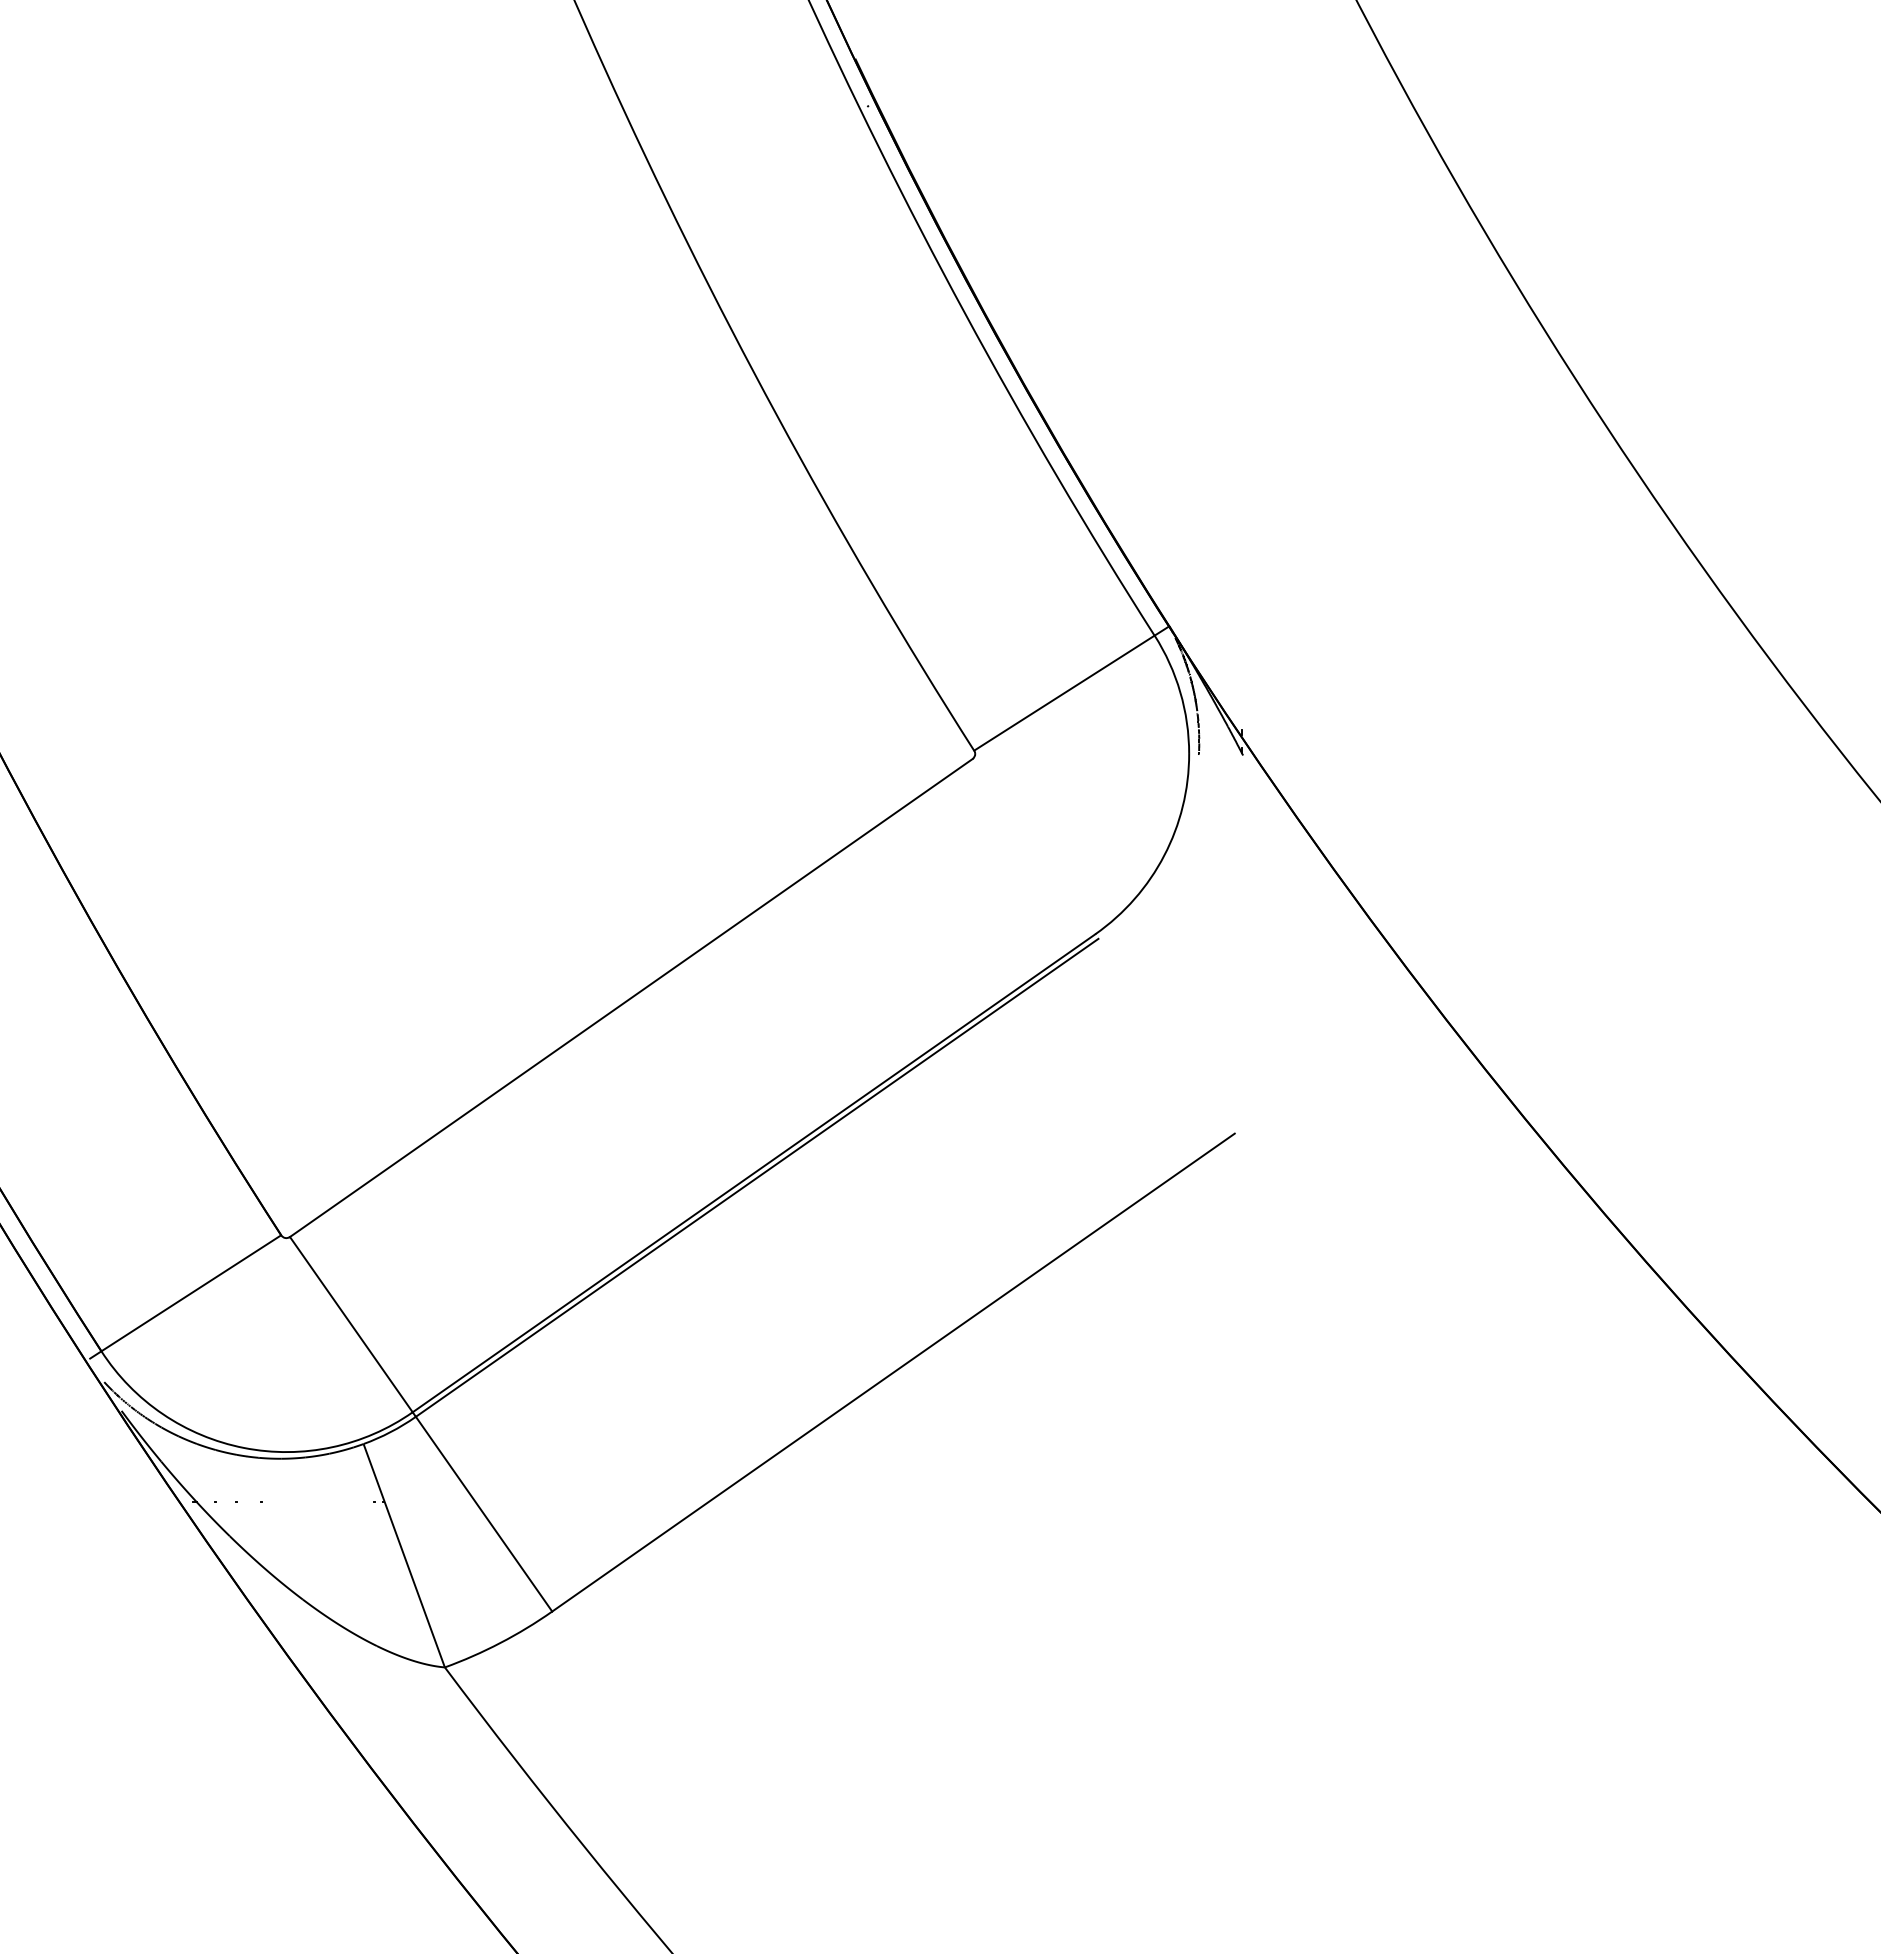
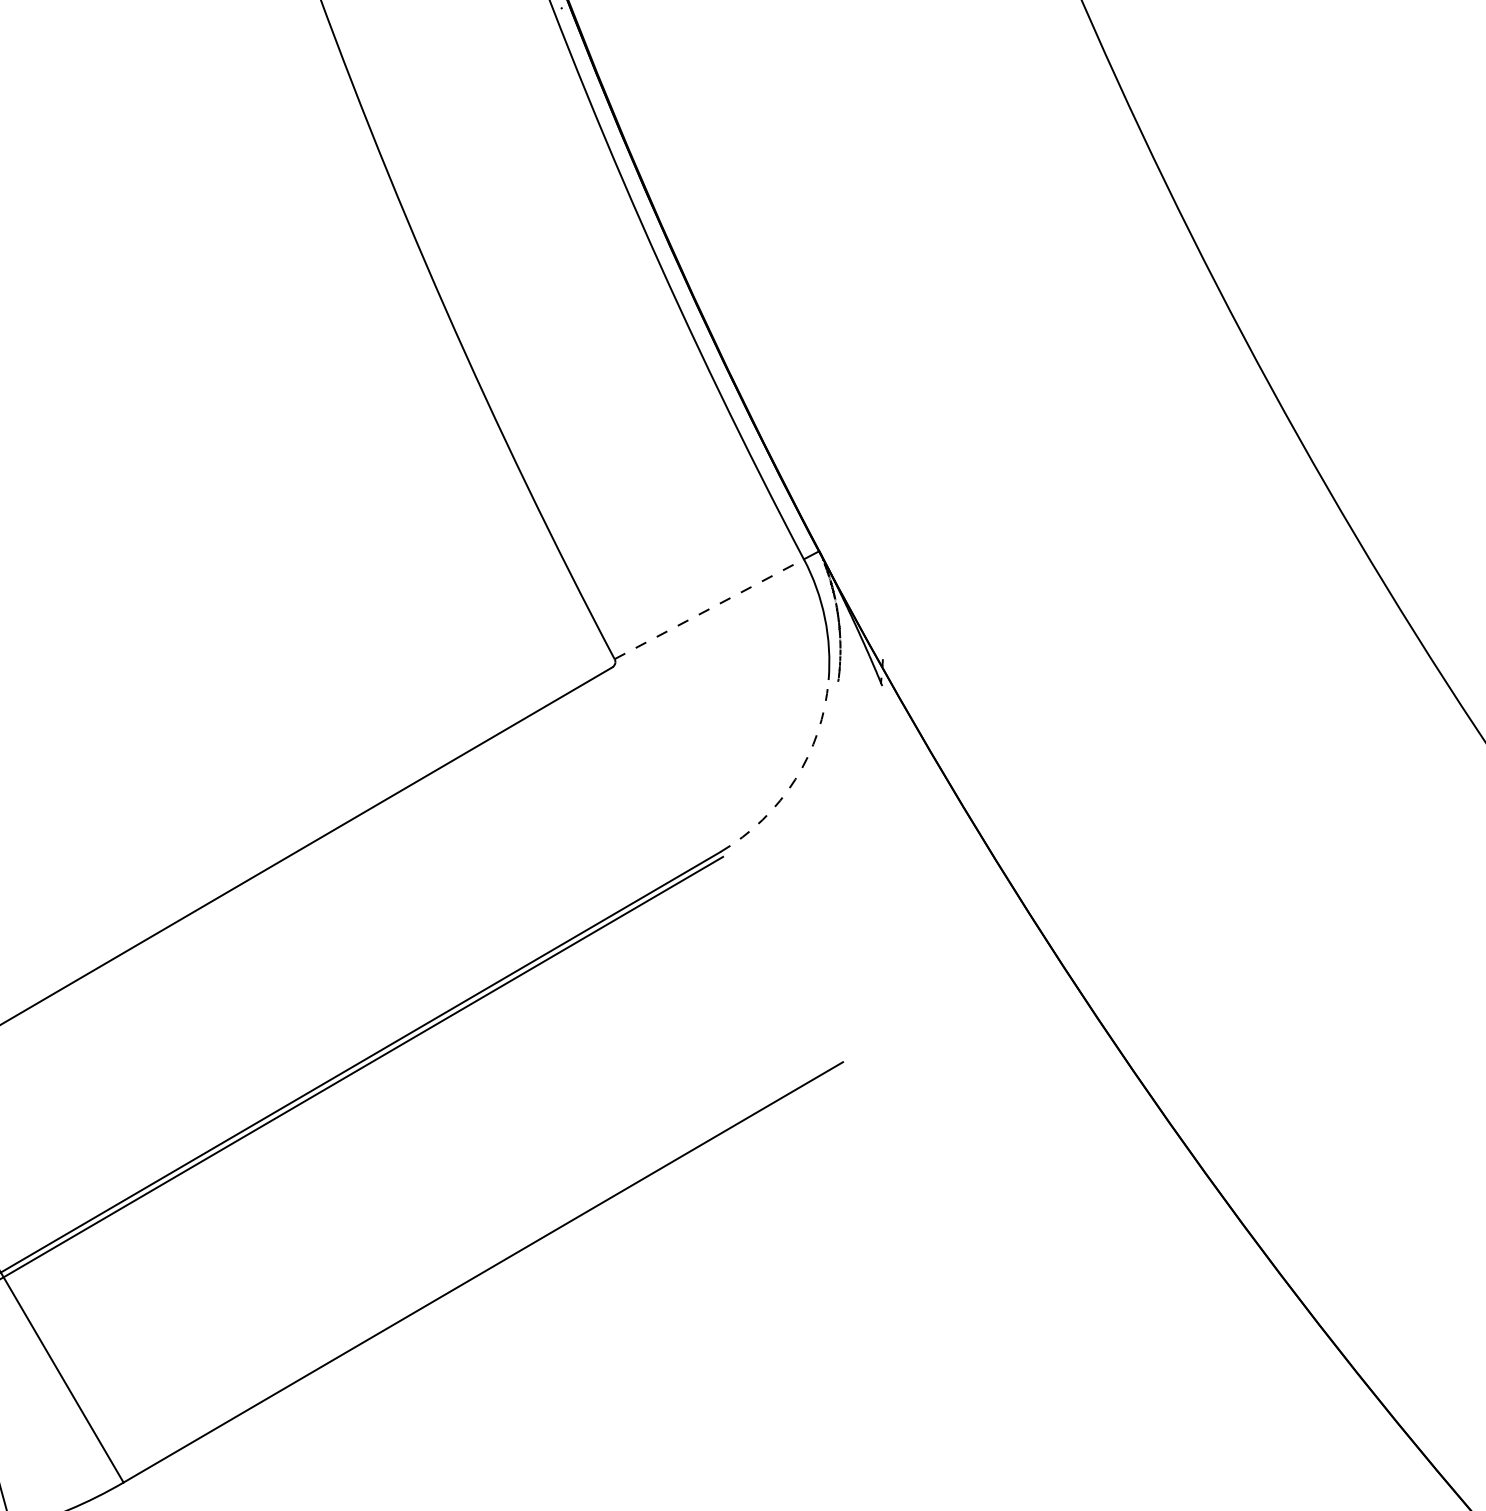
line: (1064, 693) -> (709, 609), solid -> dashed
arc: (1164, 855) -> (795, 779), solid -> dashed

